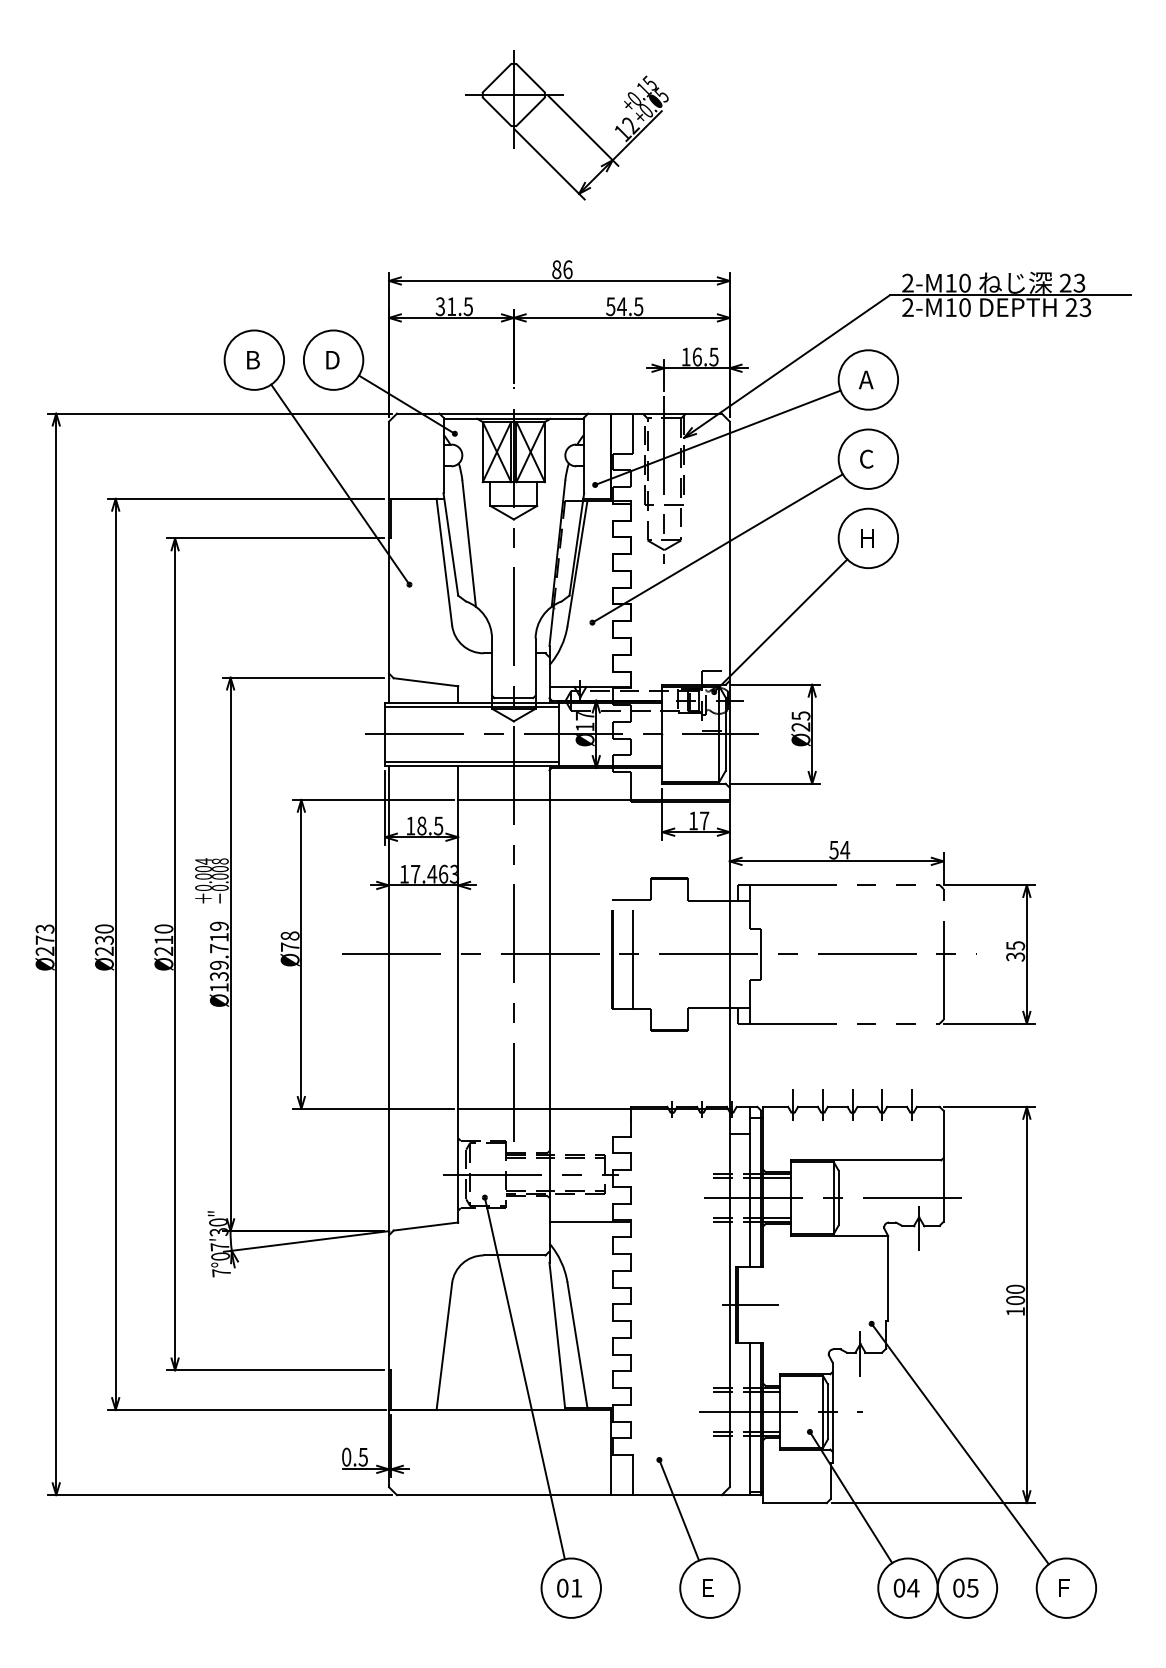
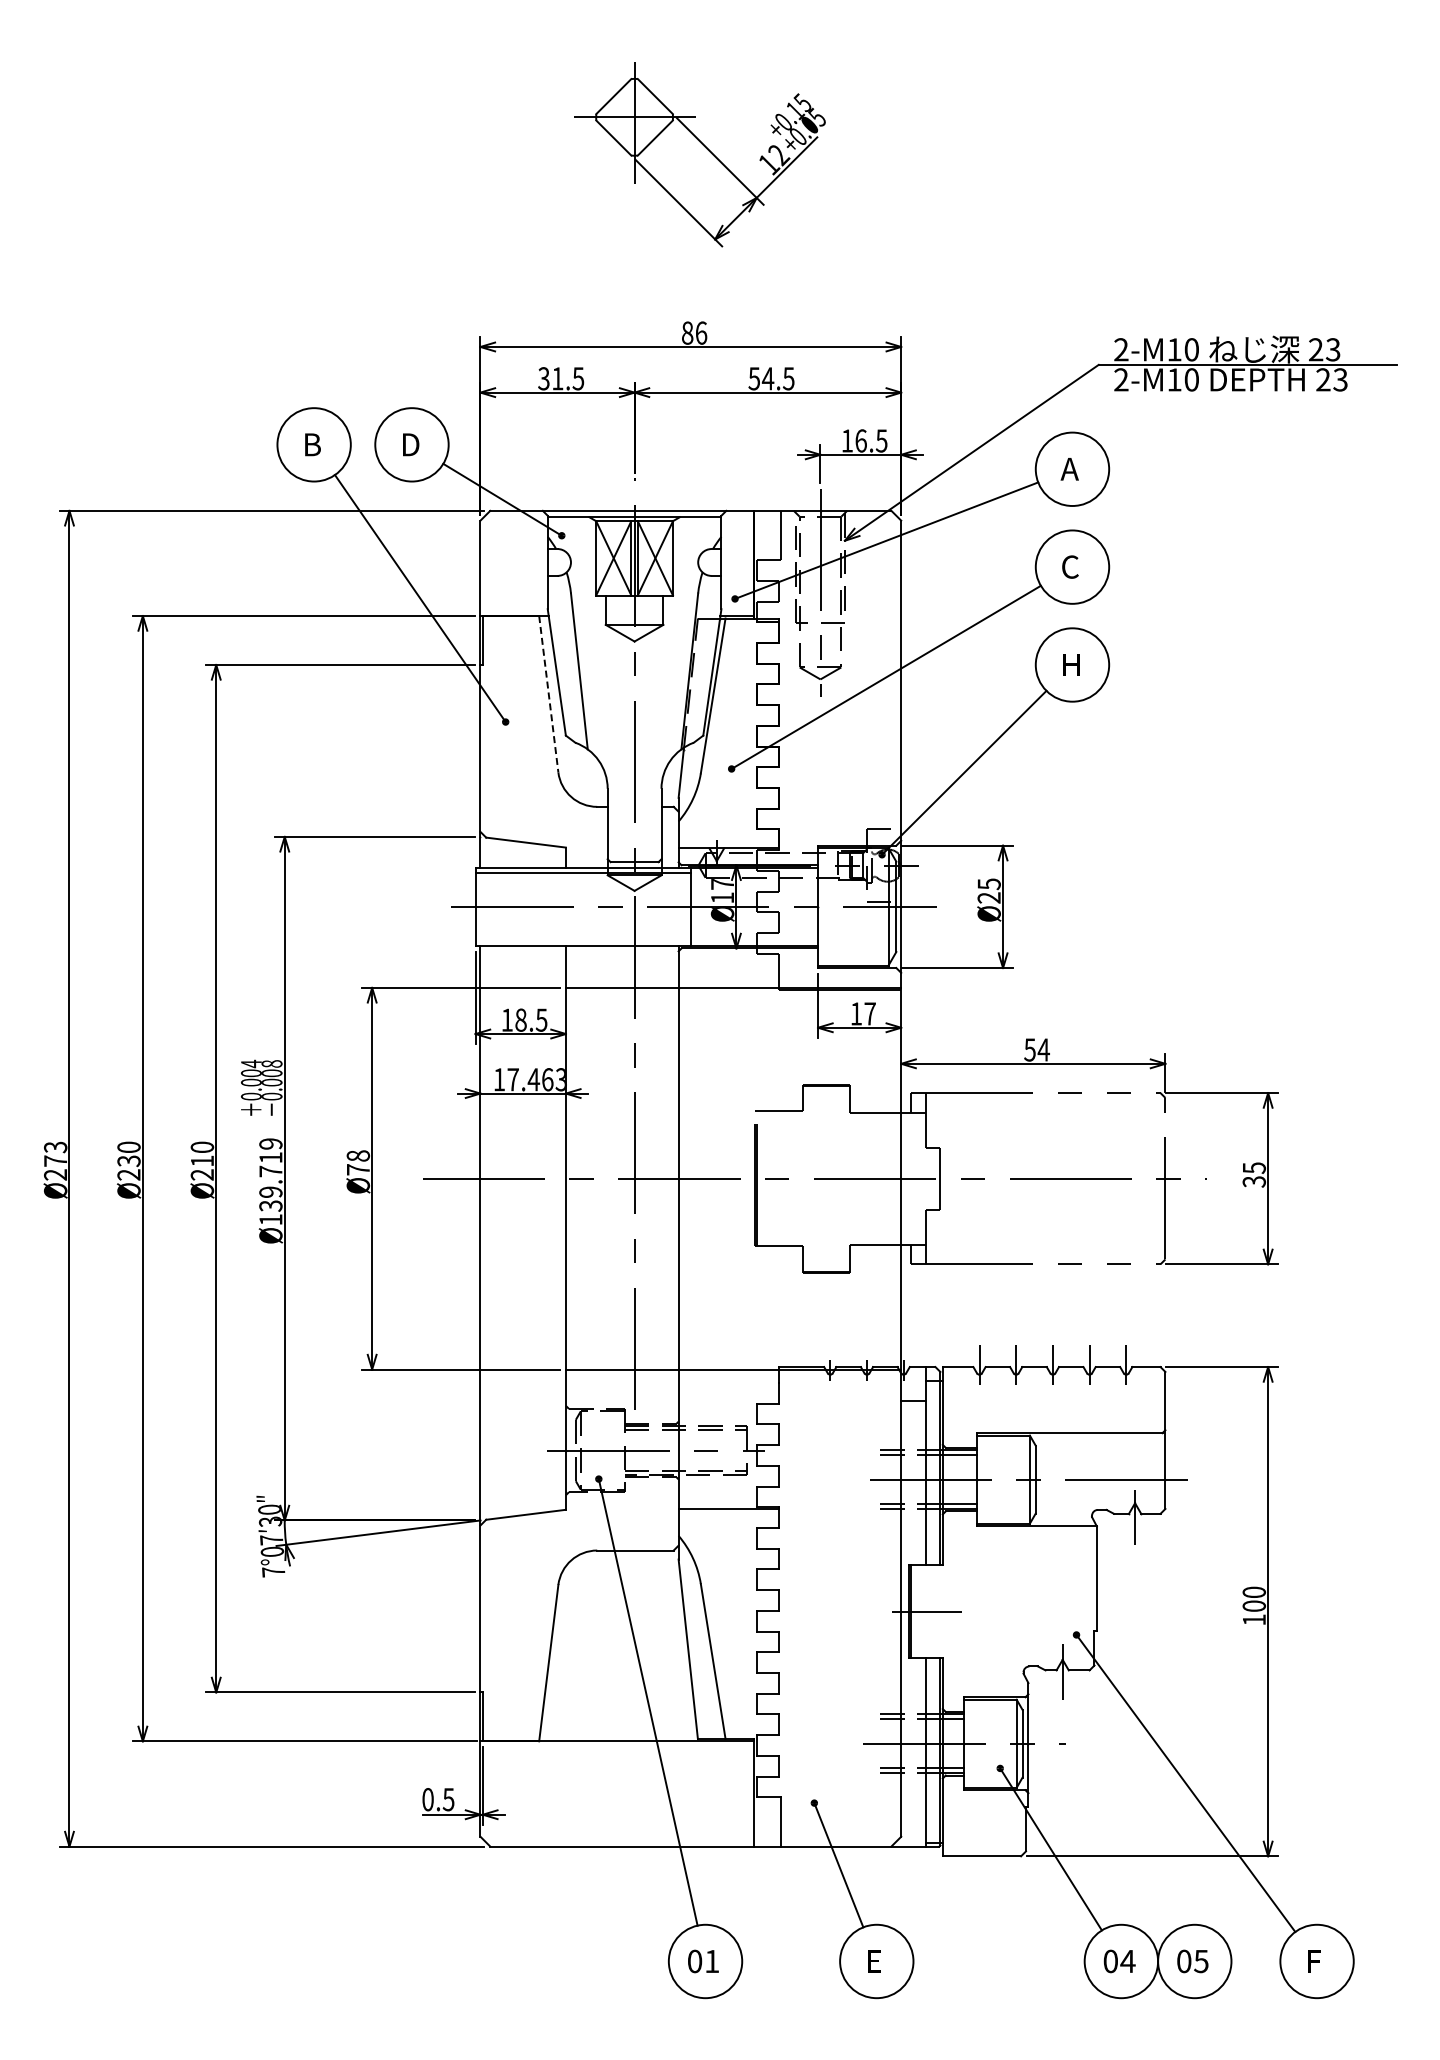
line: (444, 562) -> (548, 694), solid -> dashed
line: (471, 761) -> (582, 940), removed
line: (632, 954) -> (781, 1178), removed

